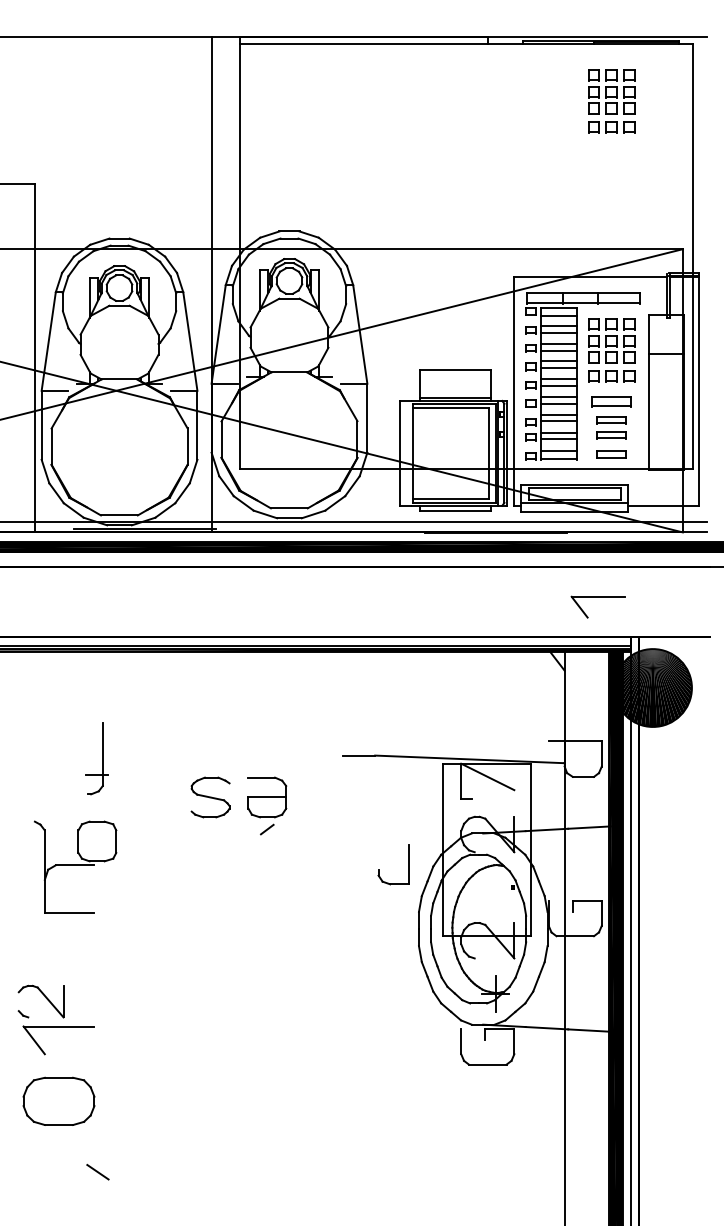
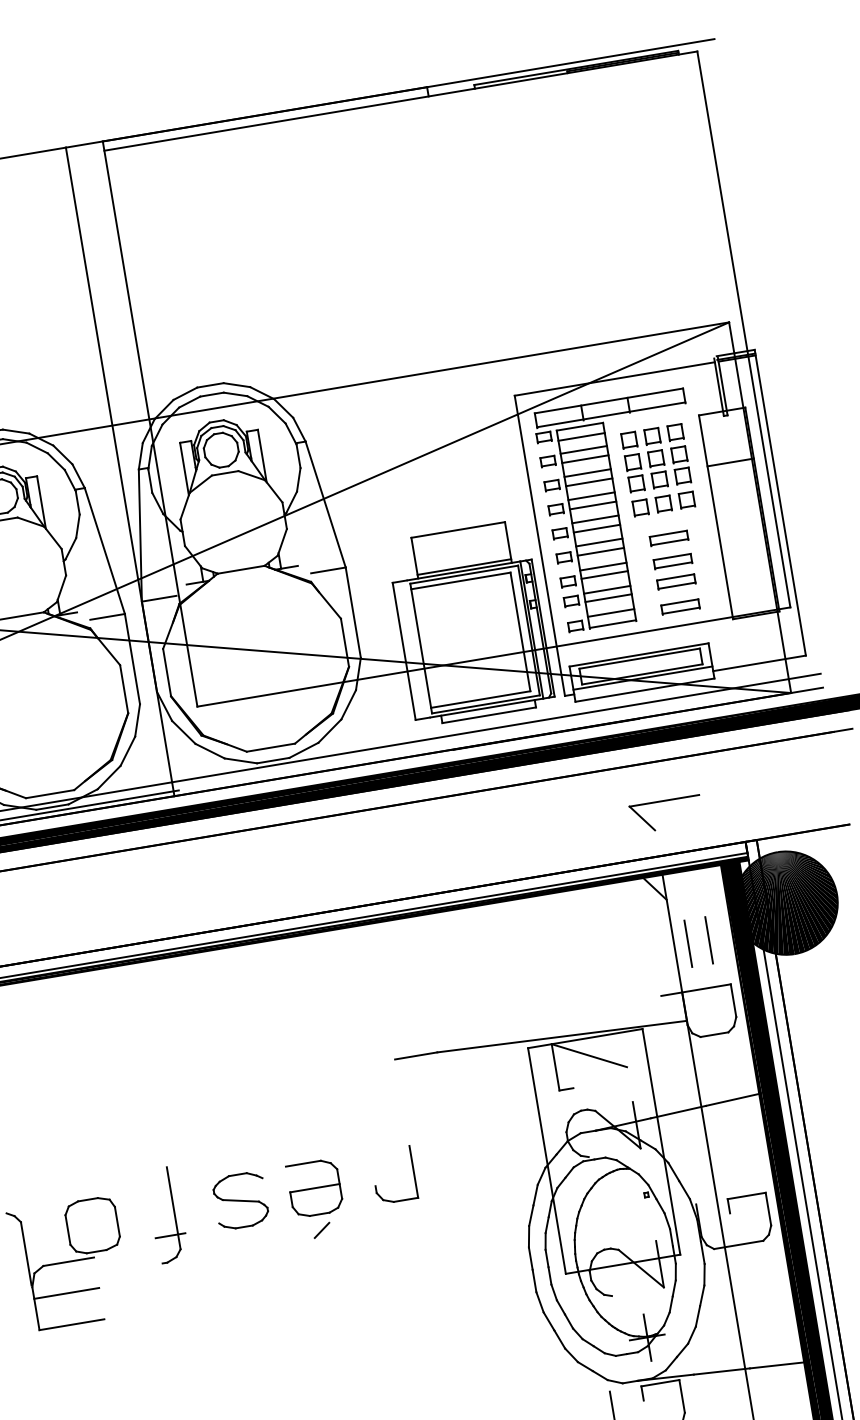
part: (611, 101) -> (603, 144), removed
part: (611, 402) -> (669, 538), size x0.71
part: (597, 597) -> (663, 801), moved
line: (574, 705) -> (687, 943), added
line: (591, 705) -> (709, 939), added
part: (96, 758) -> (166, 1214), moved
part: (210, 797) -> (240, 1200), moved
part: (267, 805) -> (317, 1198), moved
part: (379, 869) -> (376, 1184), moved
line: (69, 888) -> (66, 1293), added

